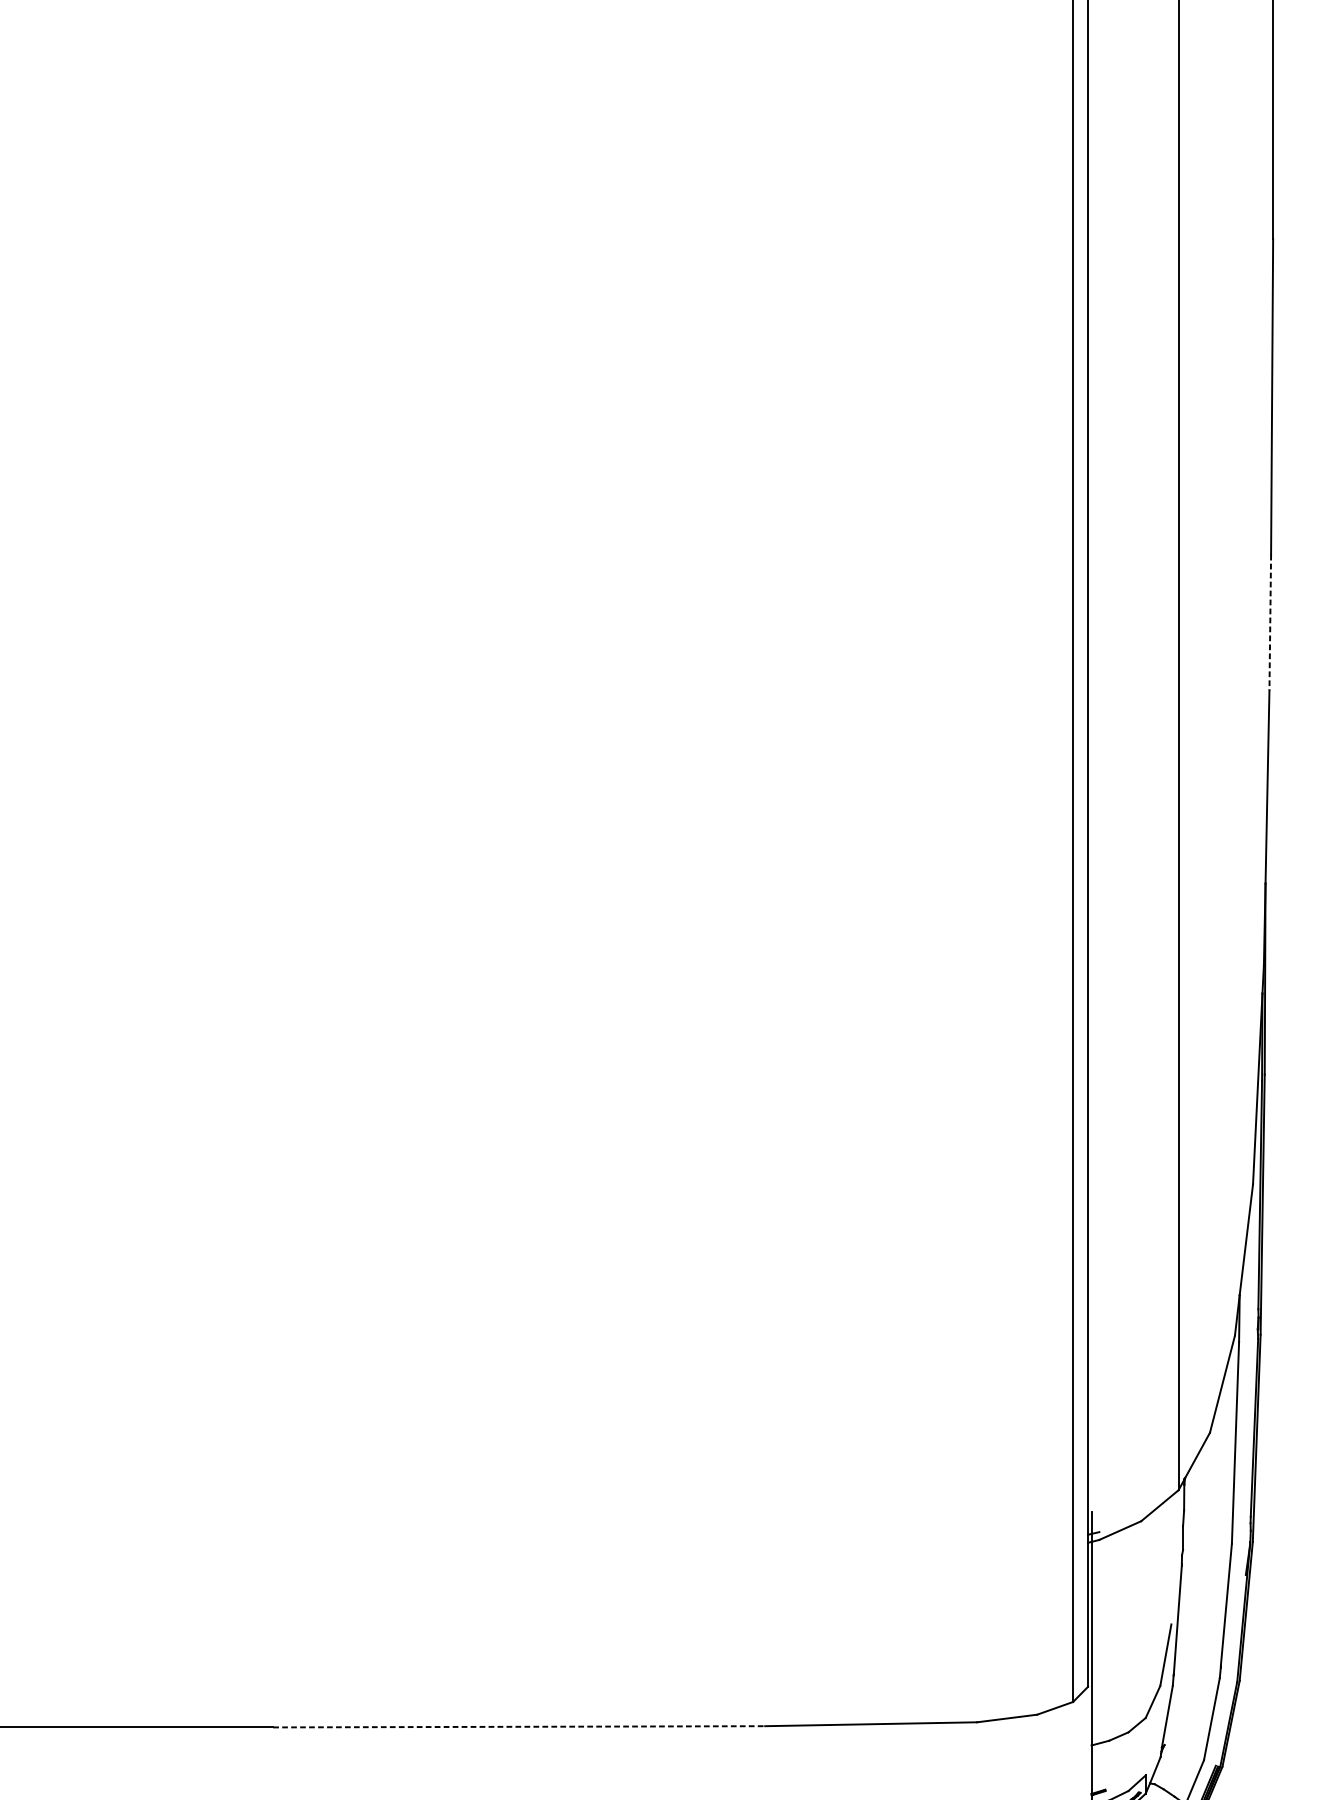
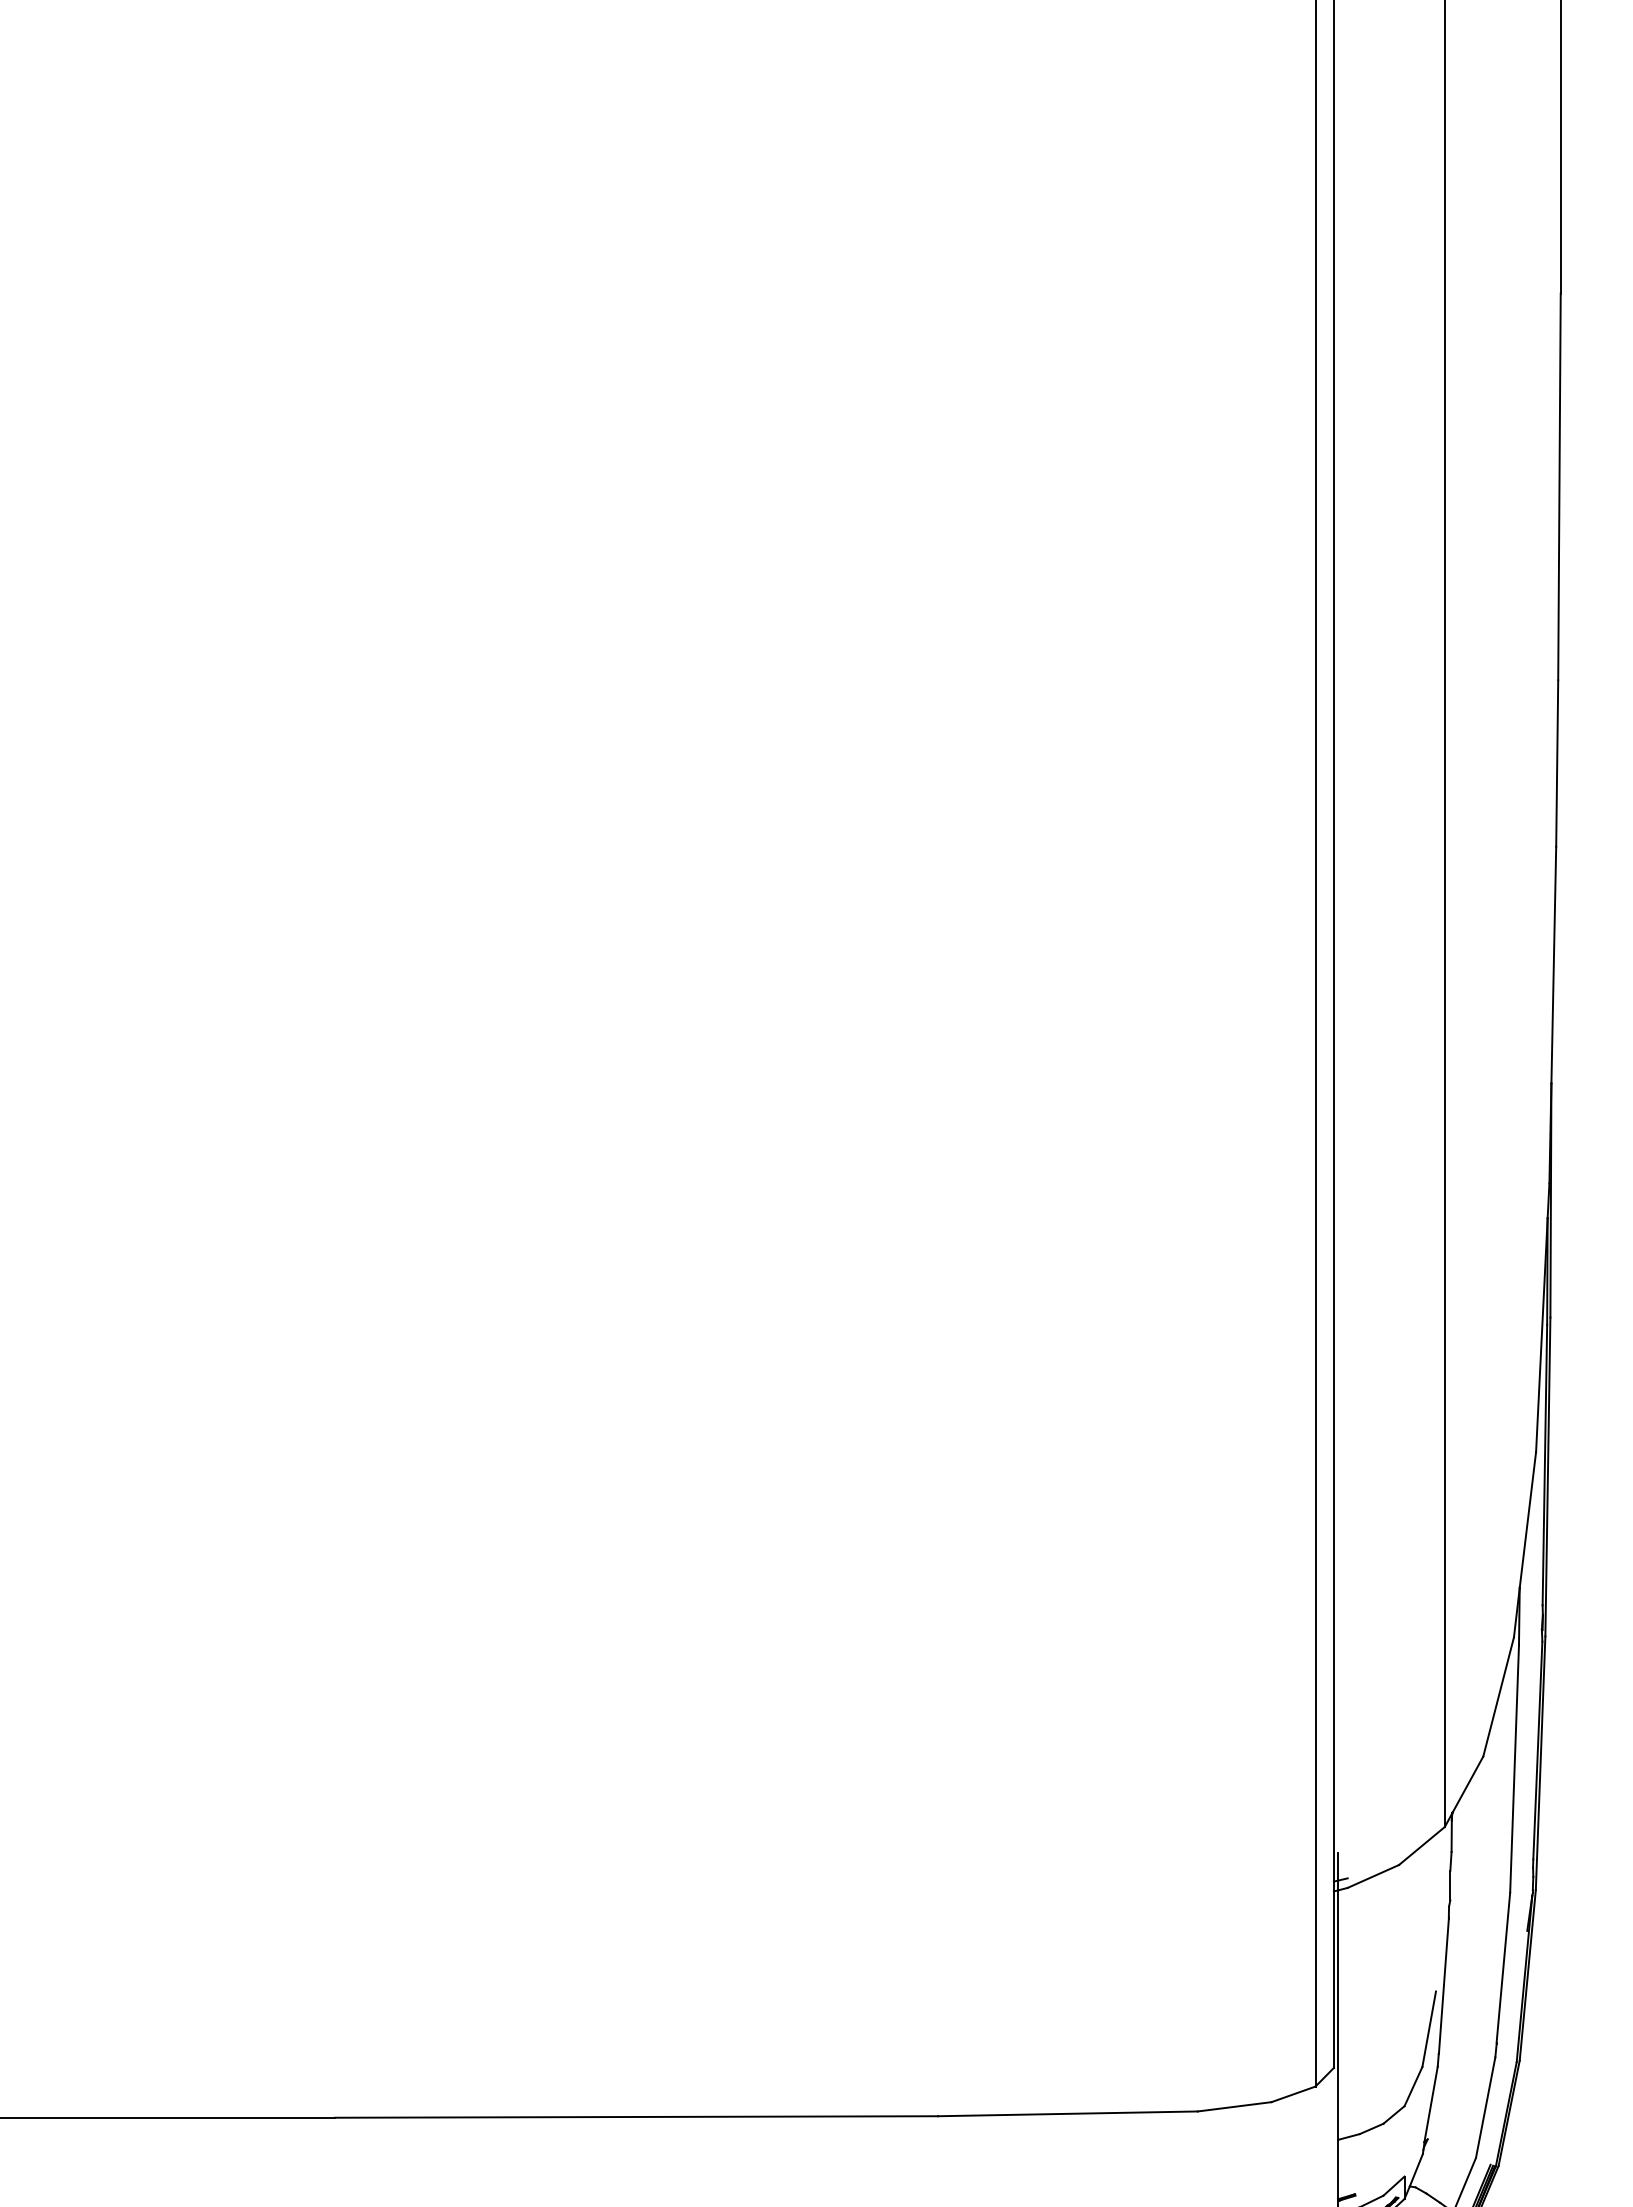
line: (1270, 623) -> (1557, 764), dashed -> solid
line: (519, 1726) -> (636, 2116), dashed -> solid

